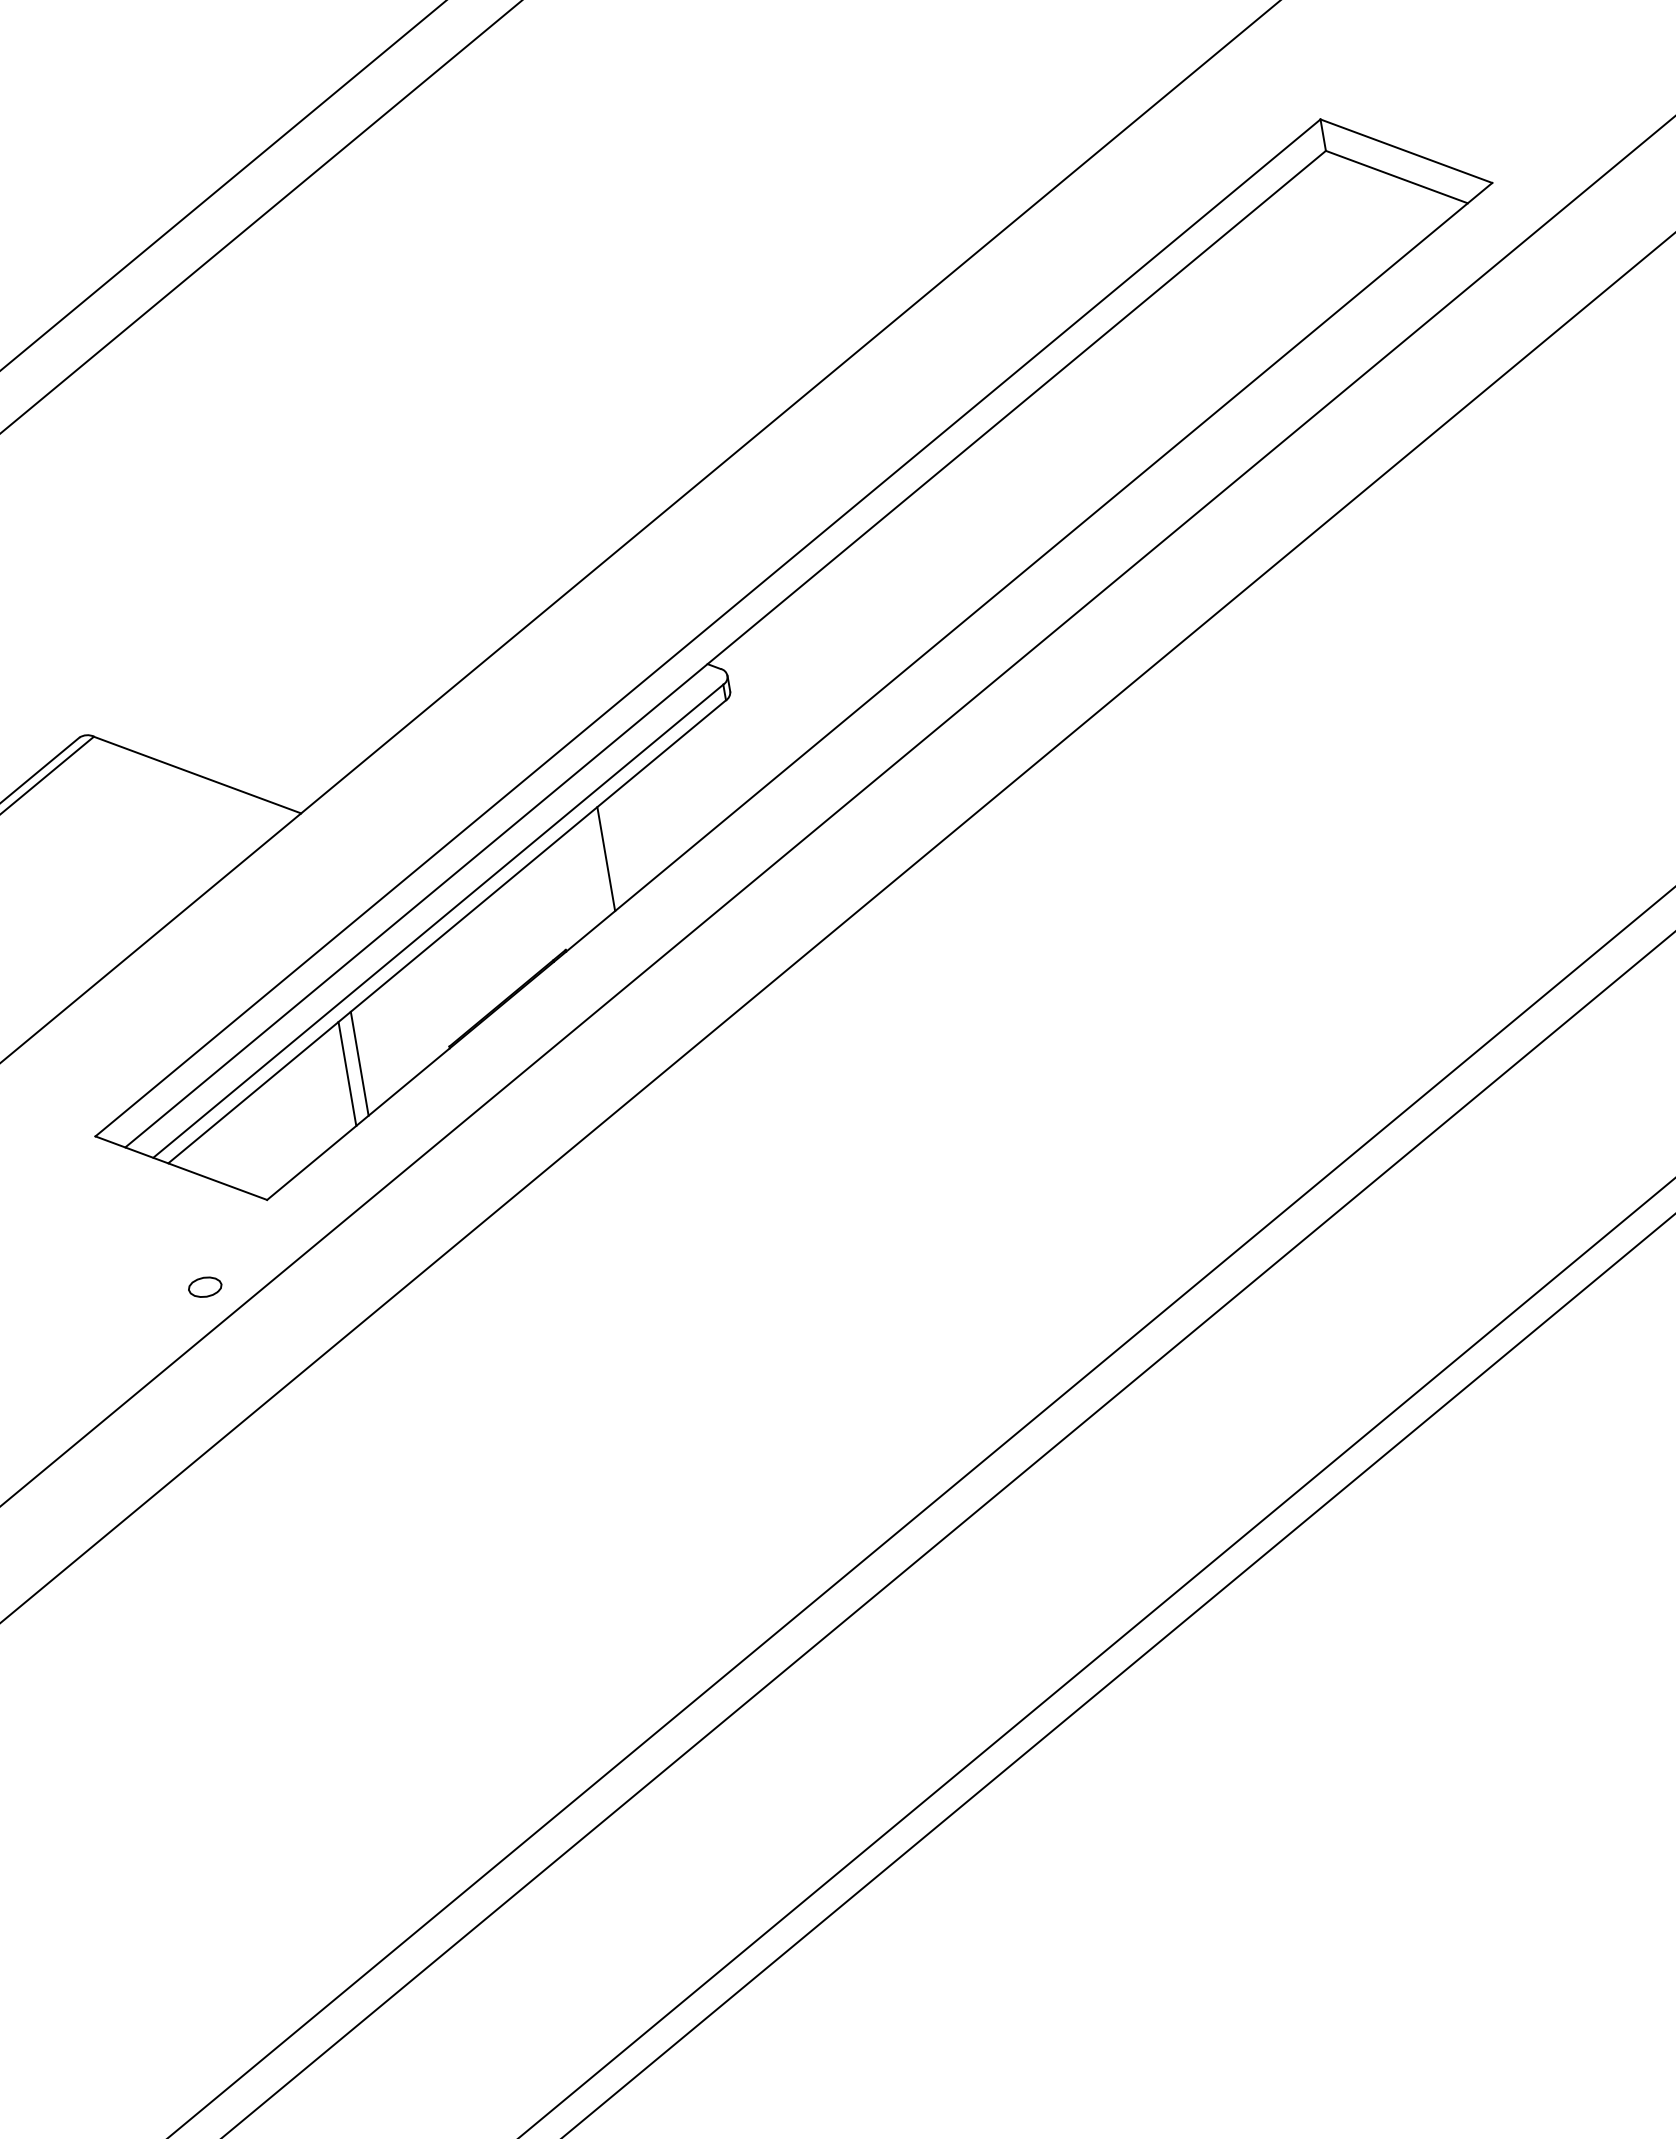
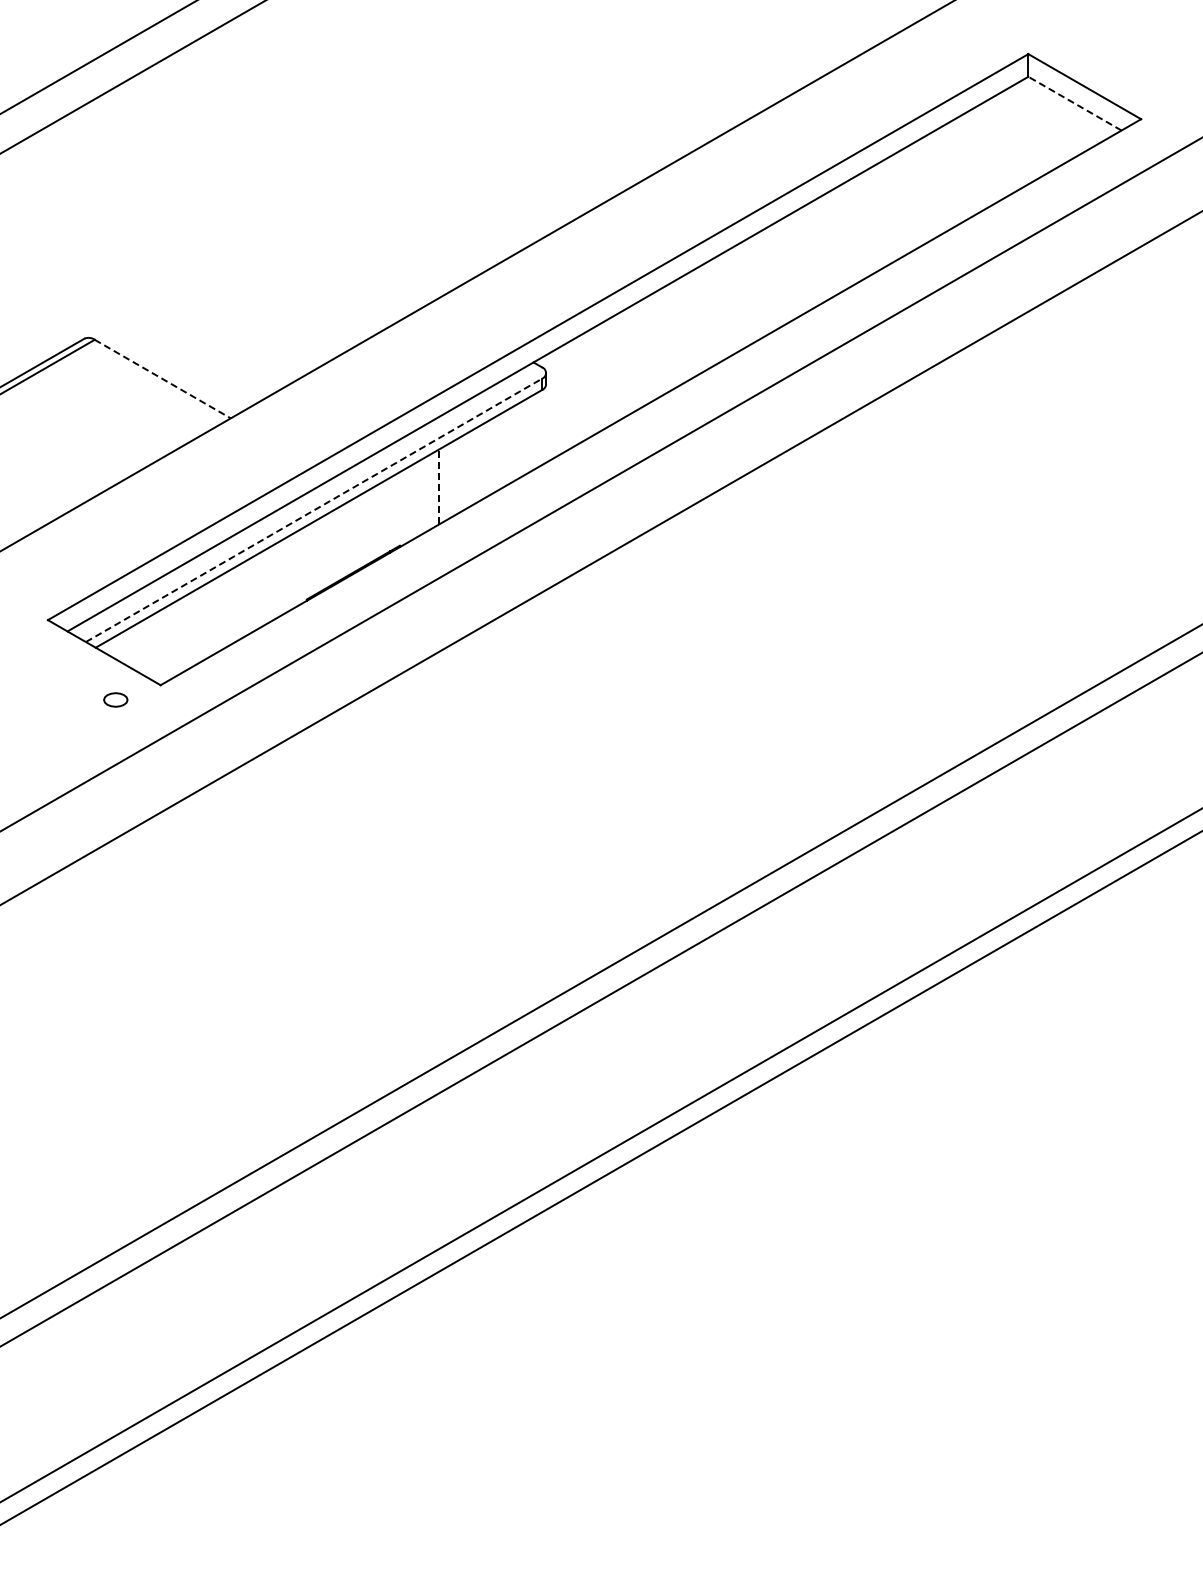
line: (1396, 176) -> (1074, 103), solid -> dashed
line: (197, 775) -> (162, 379), solid -> dashed
line: (606, 858) -> (439, 486), solid -> dashed
line: (439, 921) -> (314, 510), solid -> dashed
line: (359, 1063) -> (241, 600), removed
line: (348, 1073) -> (232, 606), removed
part: (204, 1286) -> (115, 699), moved

